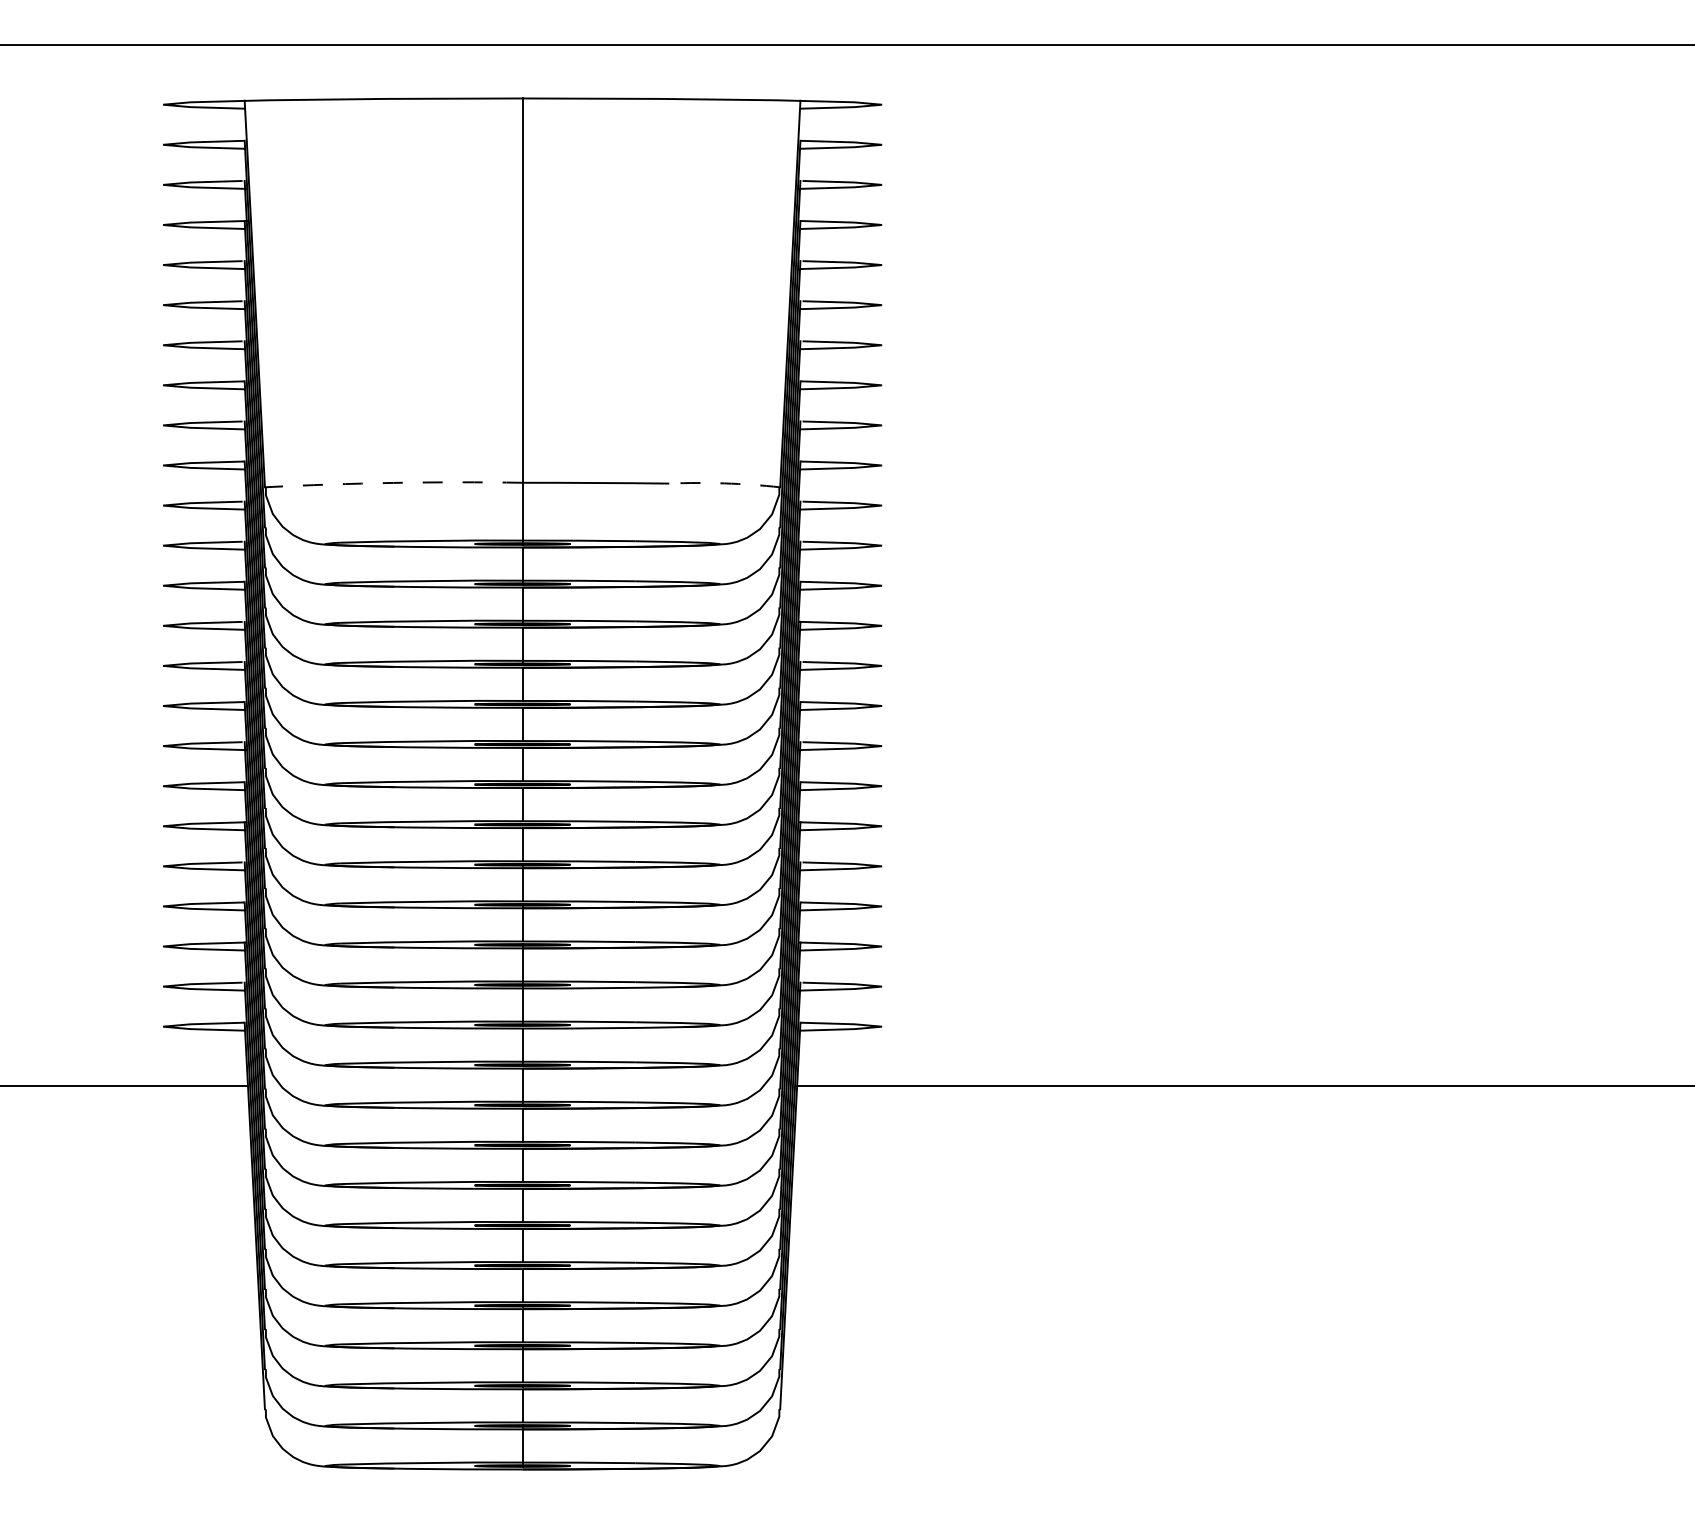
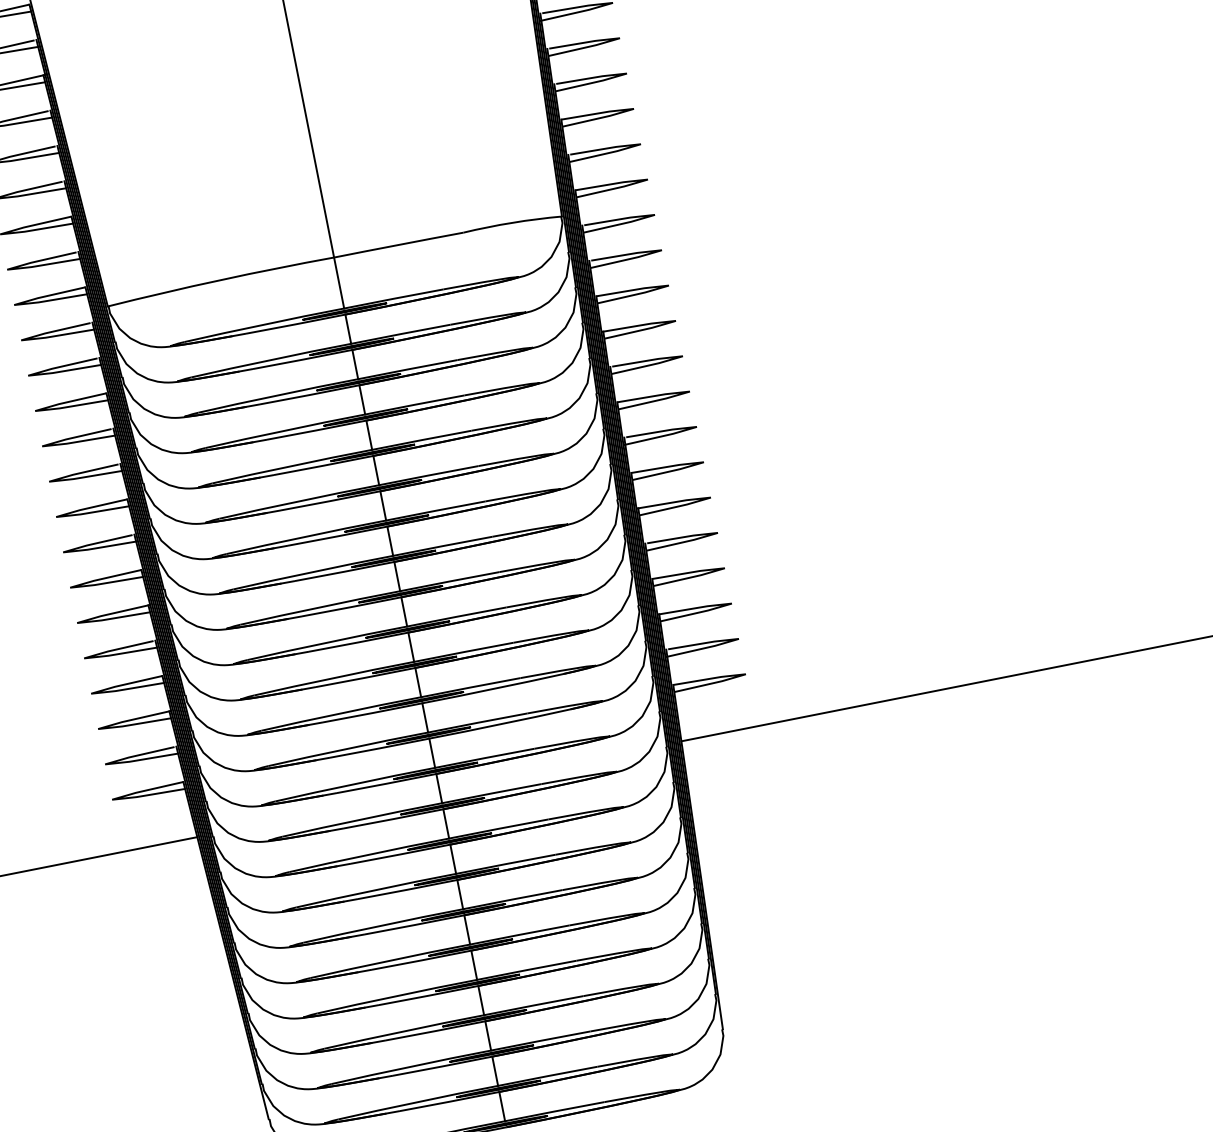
arc: (393, 482) -> (220, 279), dashed -> solid
arc: (724, 483) -> (512, 222), dashed -> solid

